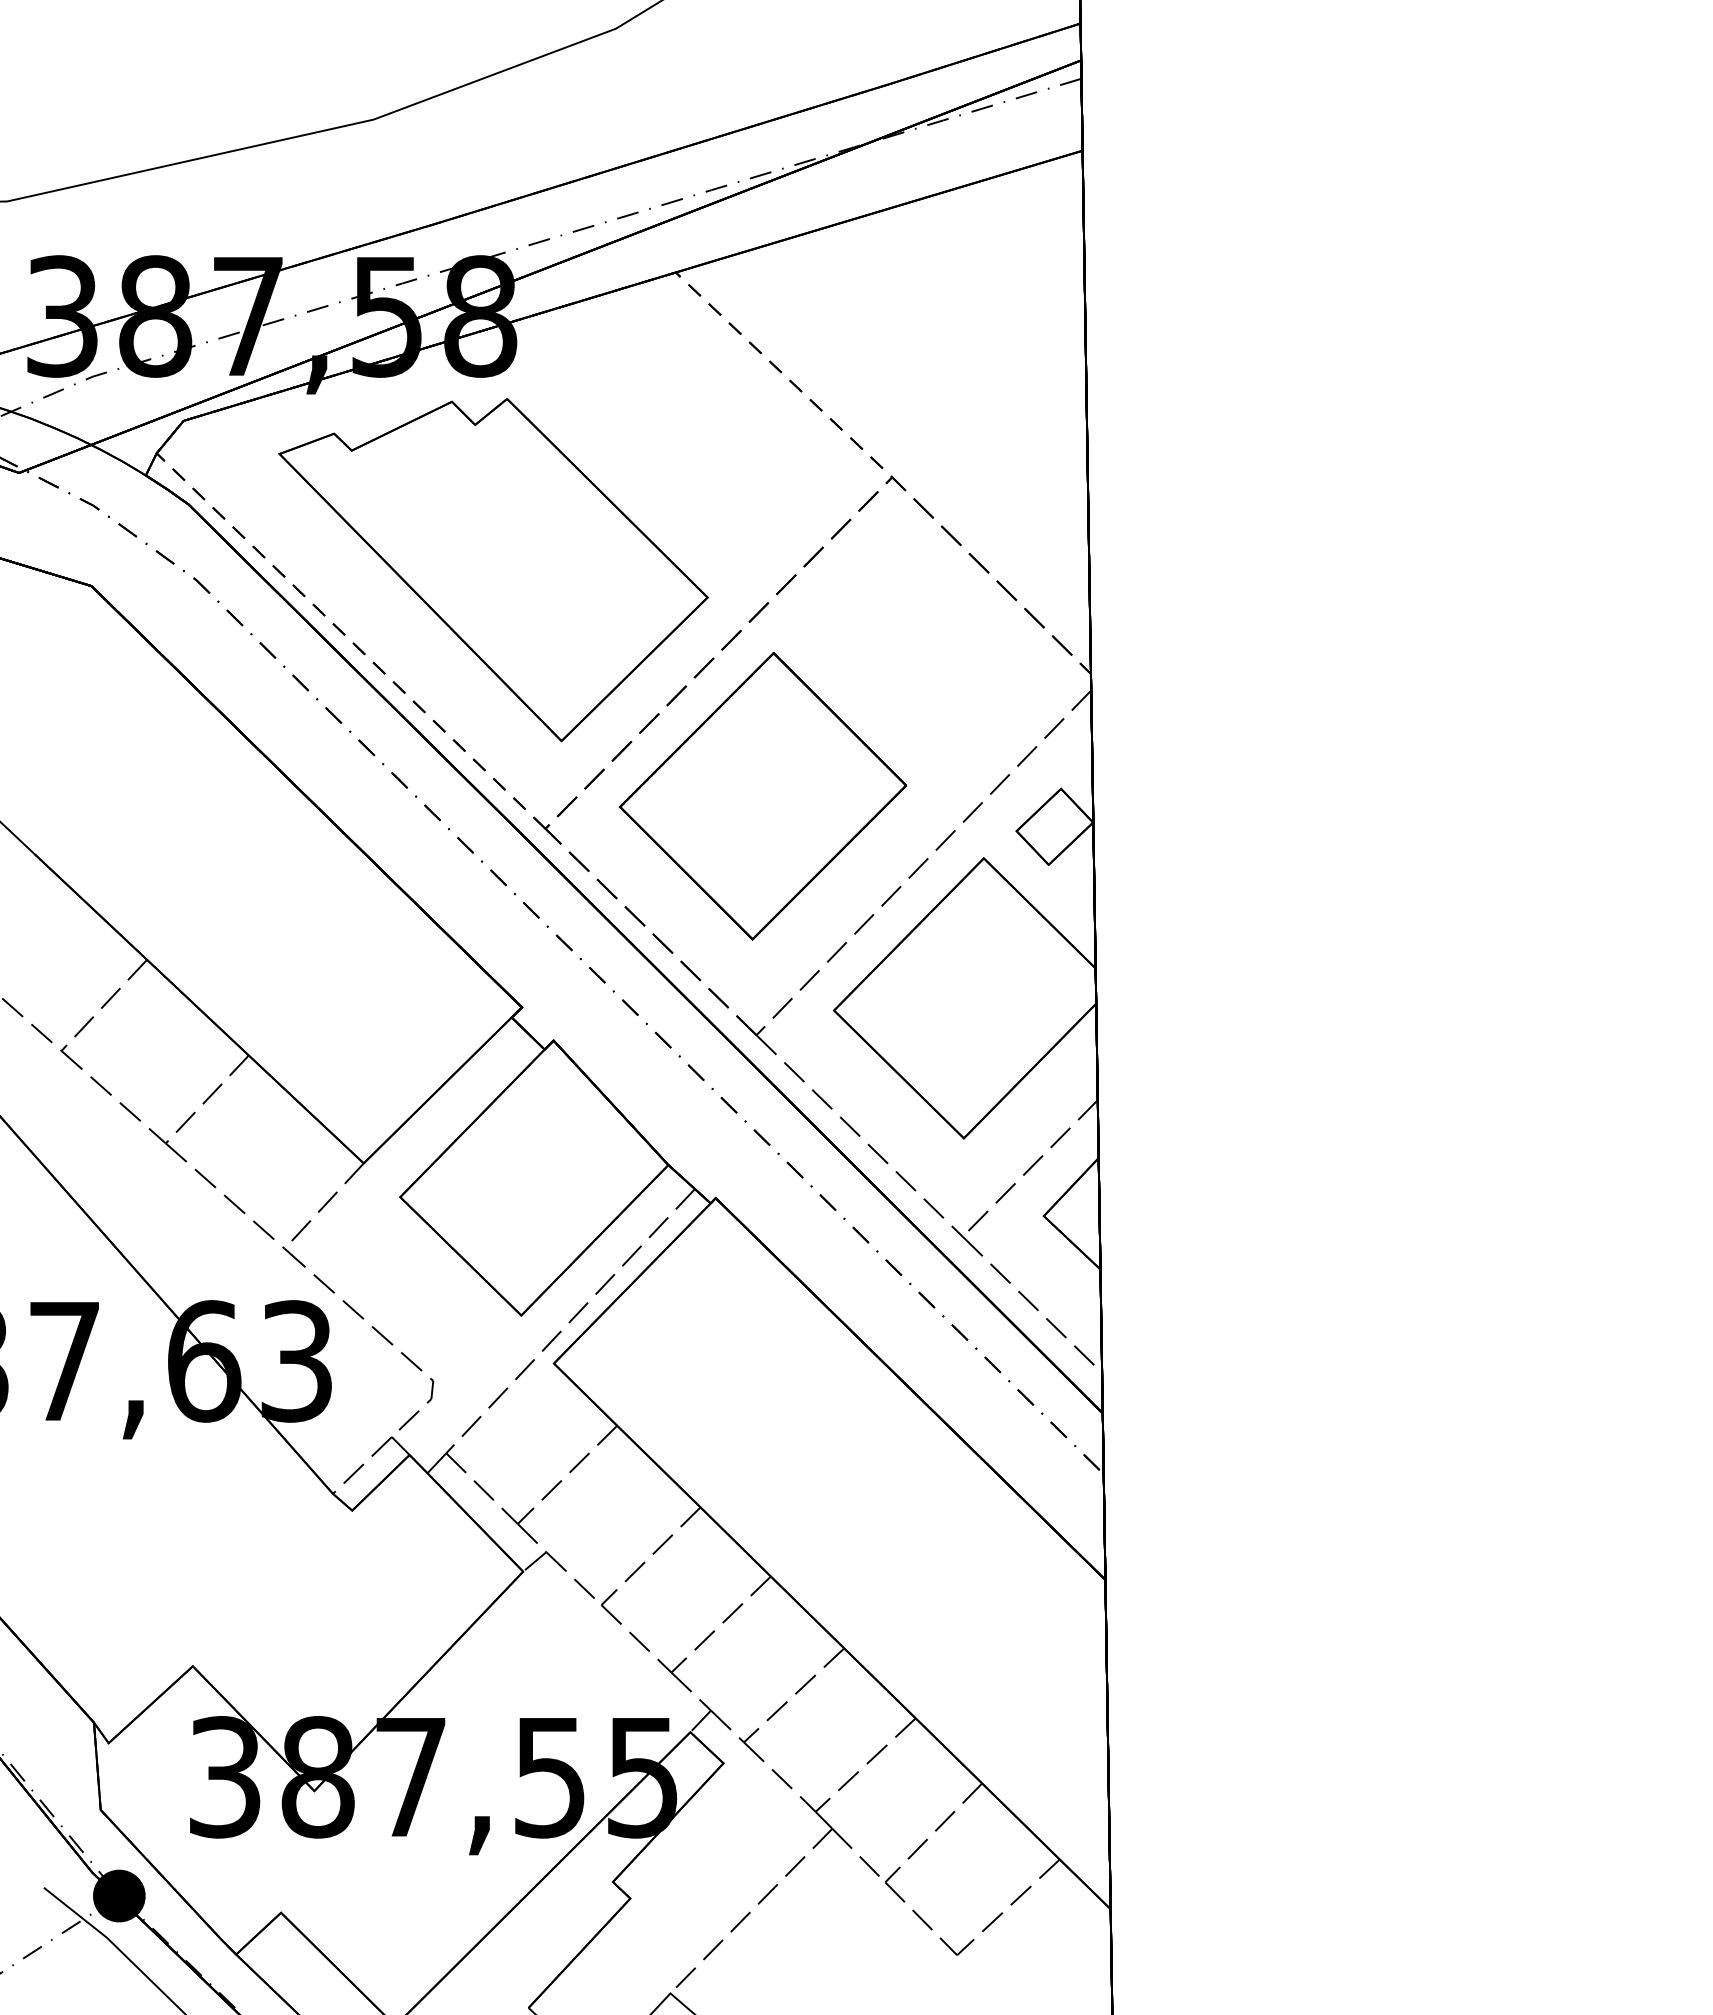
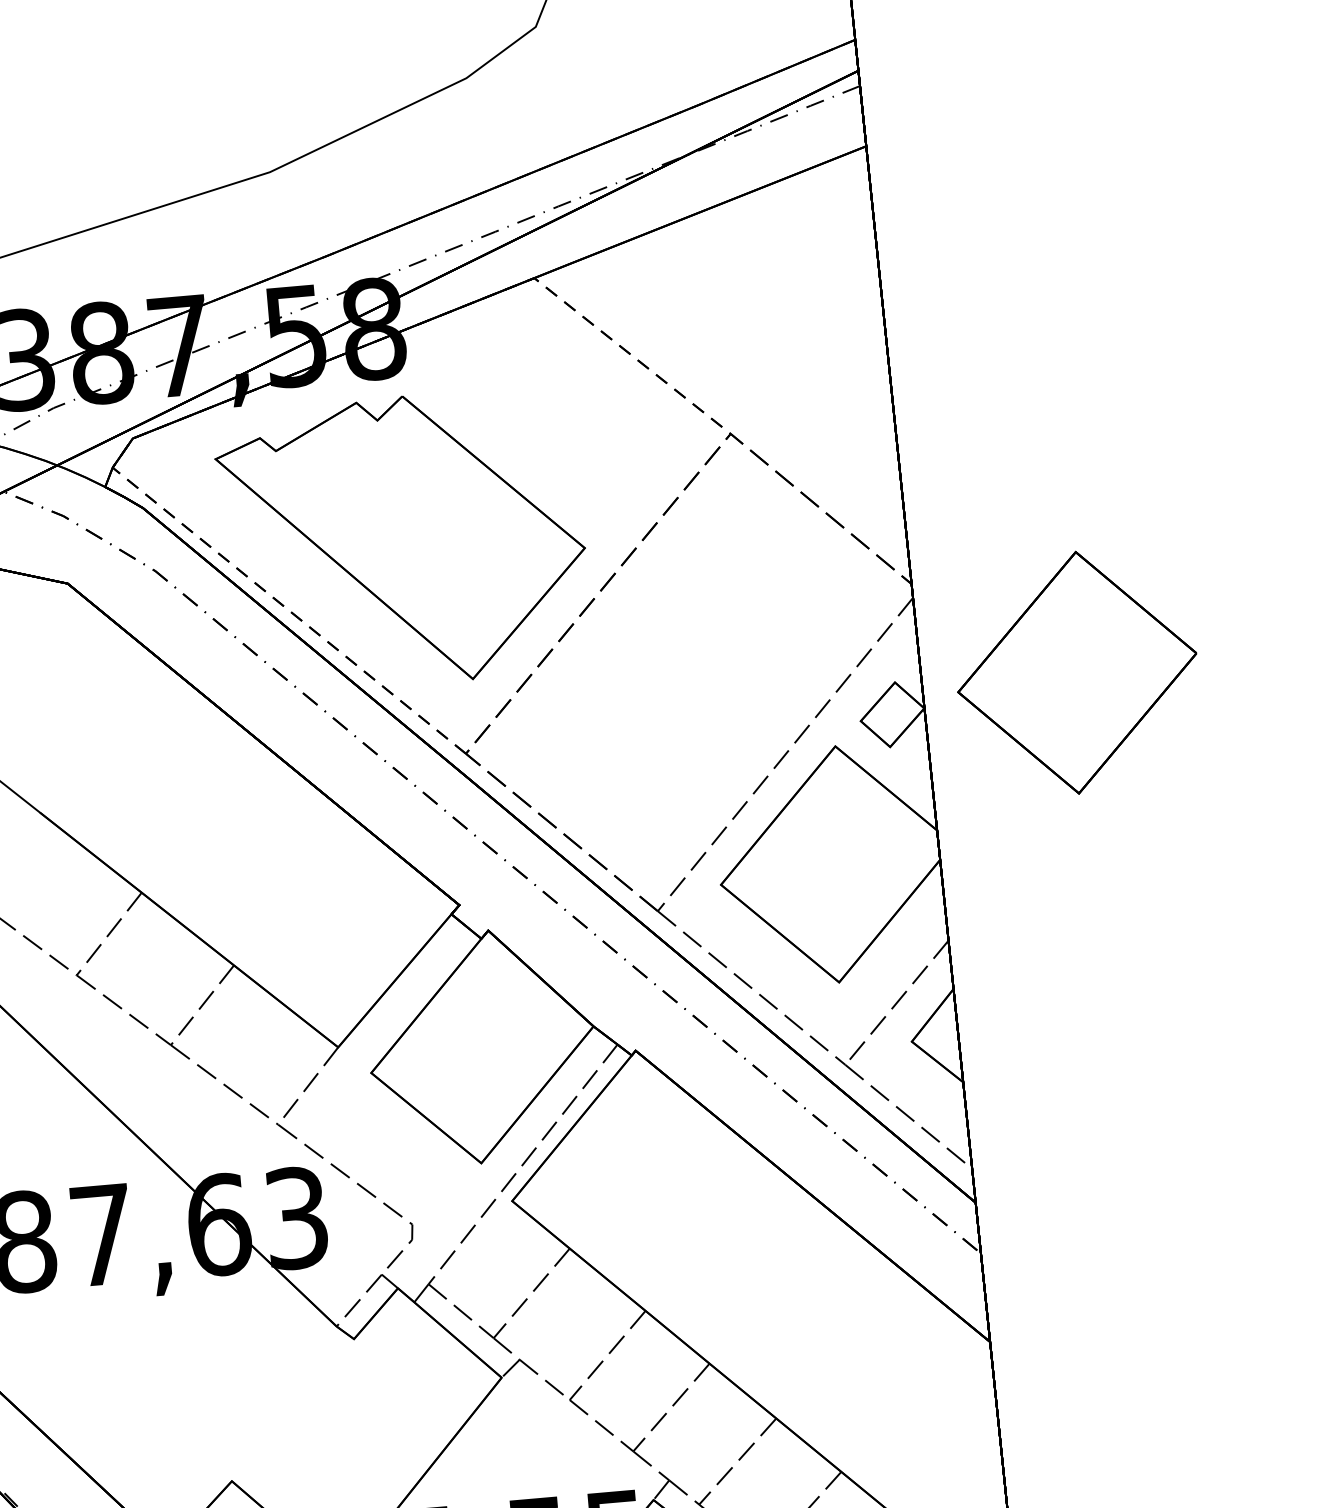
part: (762, 795) -> (1076, 672), moved

